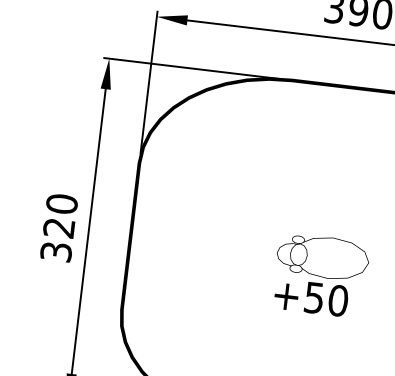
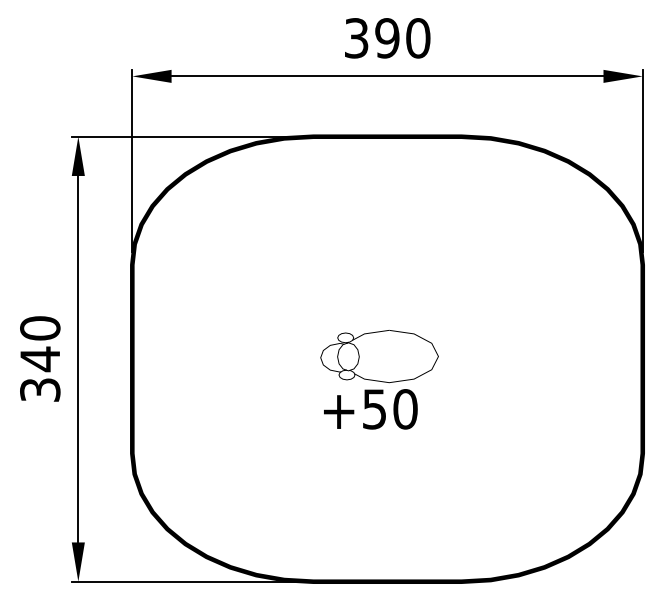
text: (58, 228) -> (39, 359), 320 -> 340

